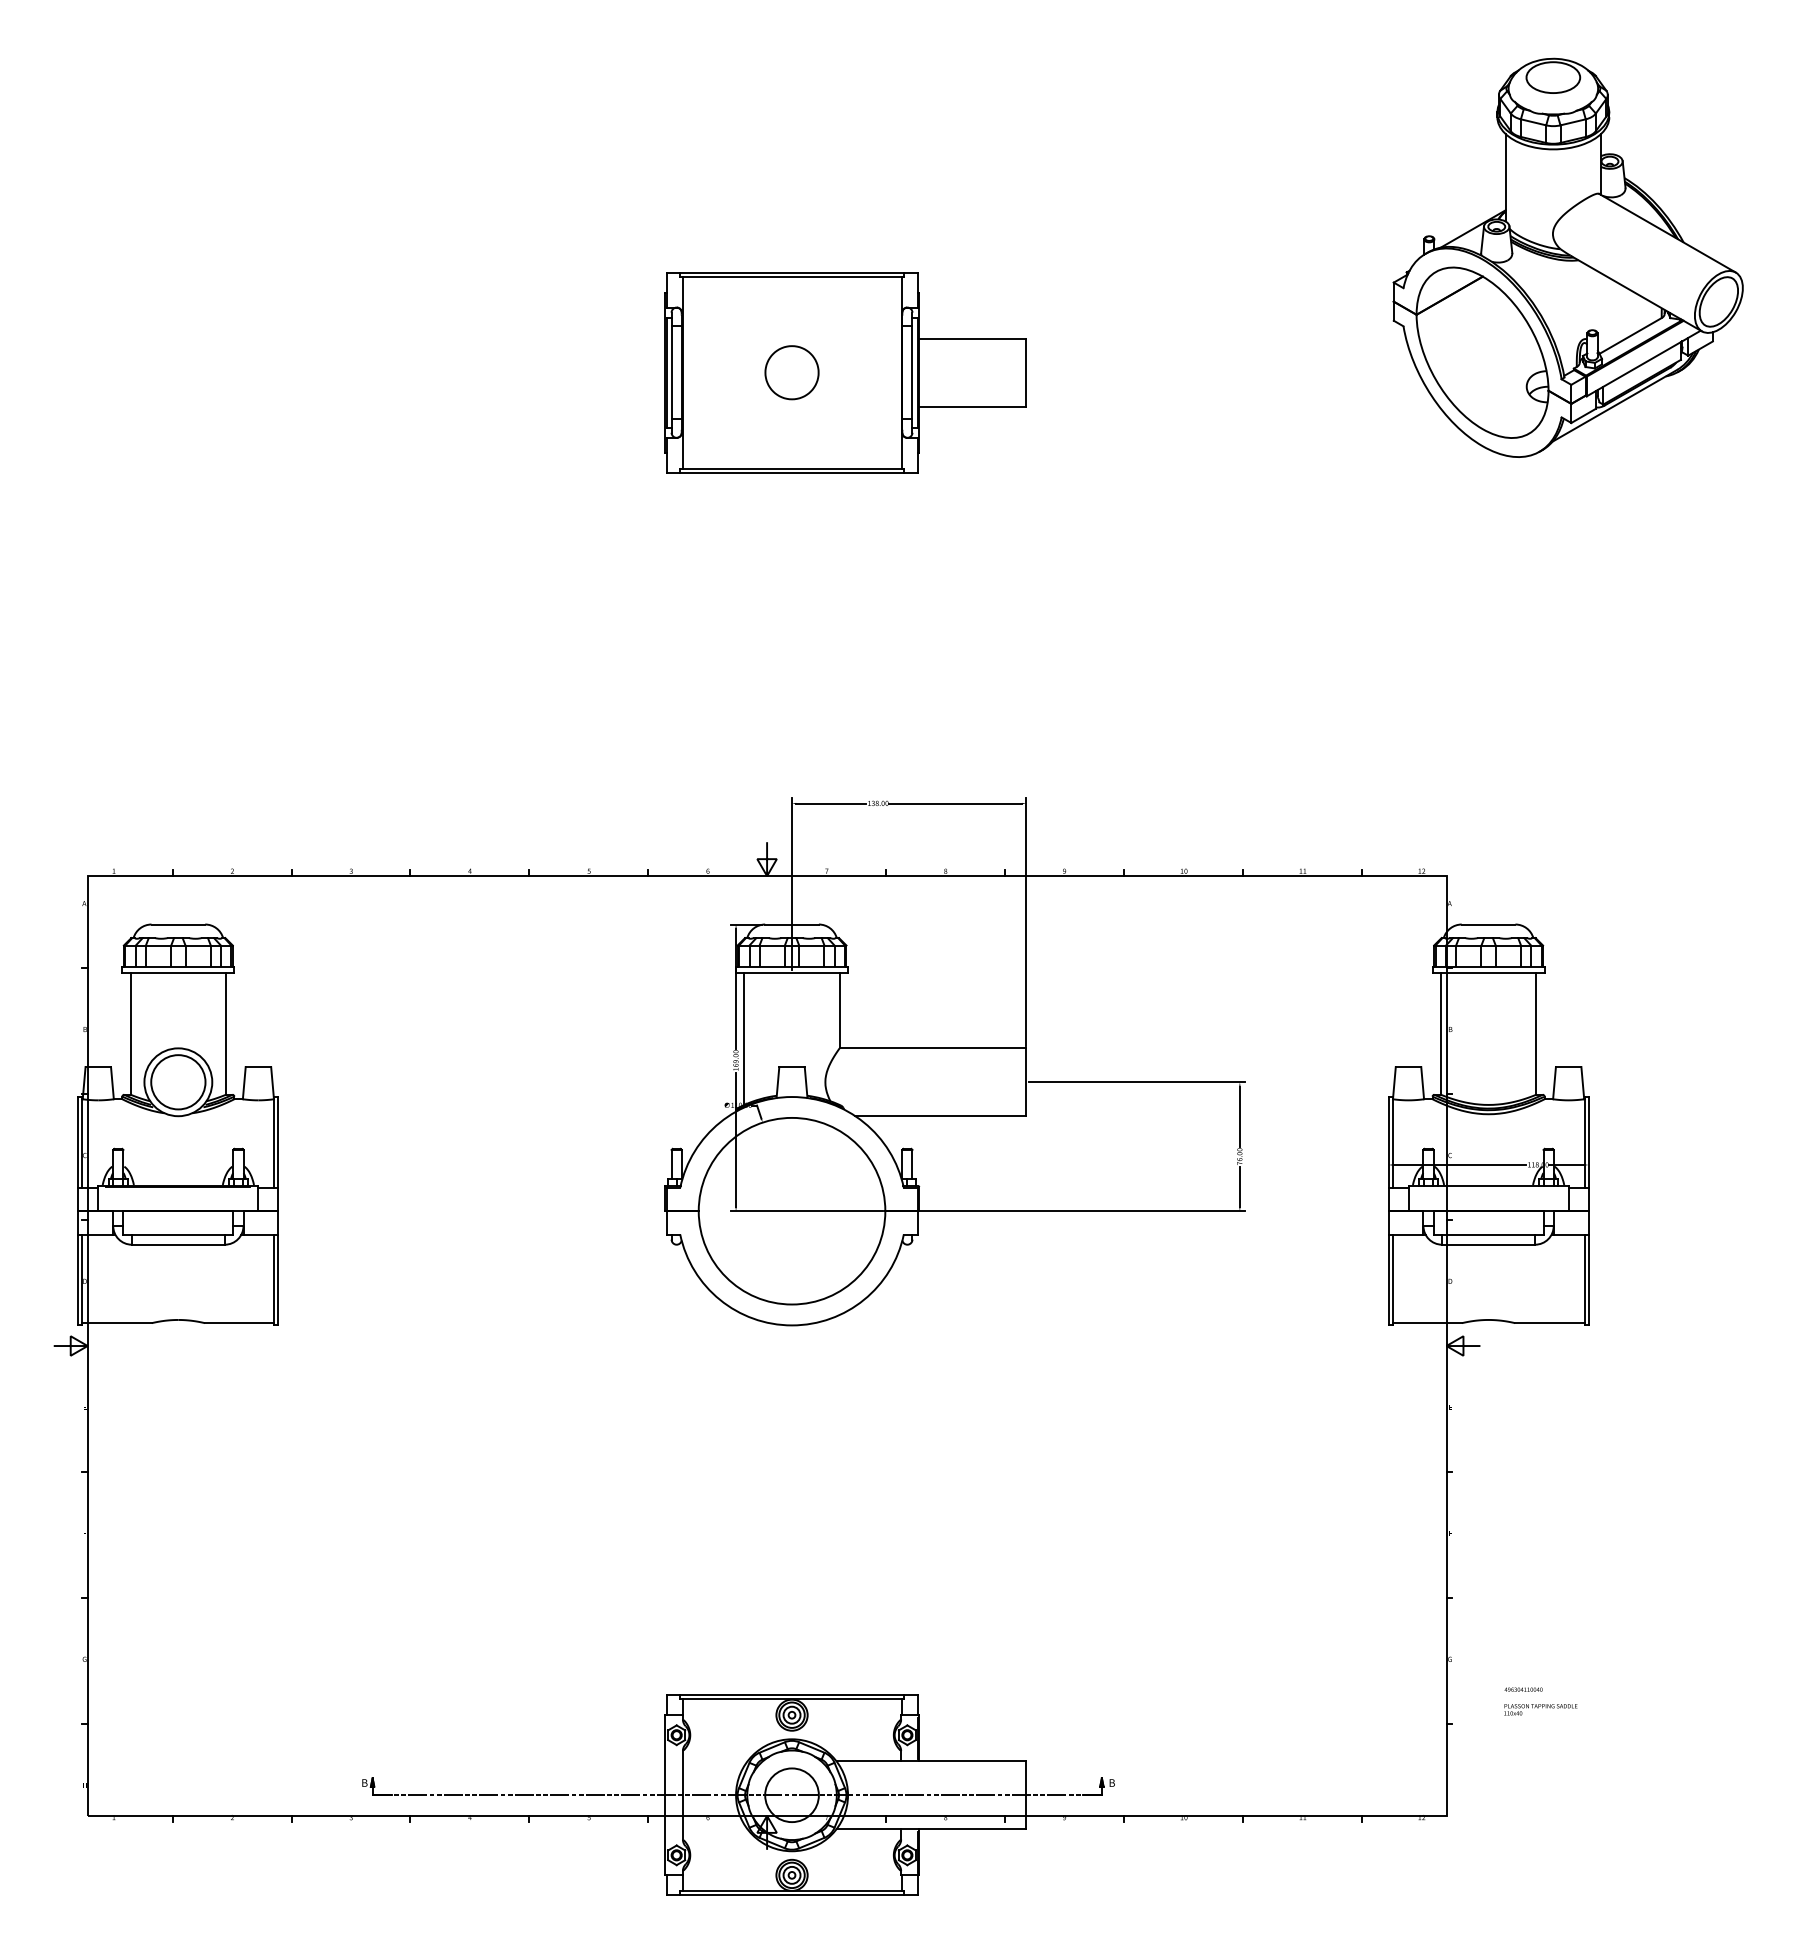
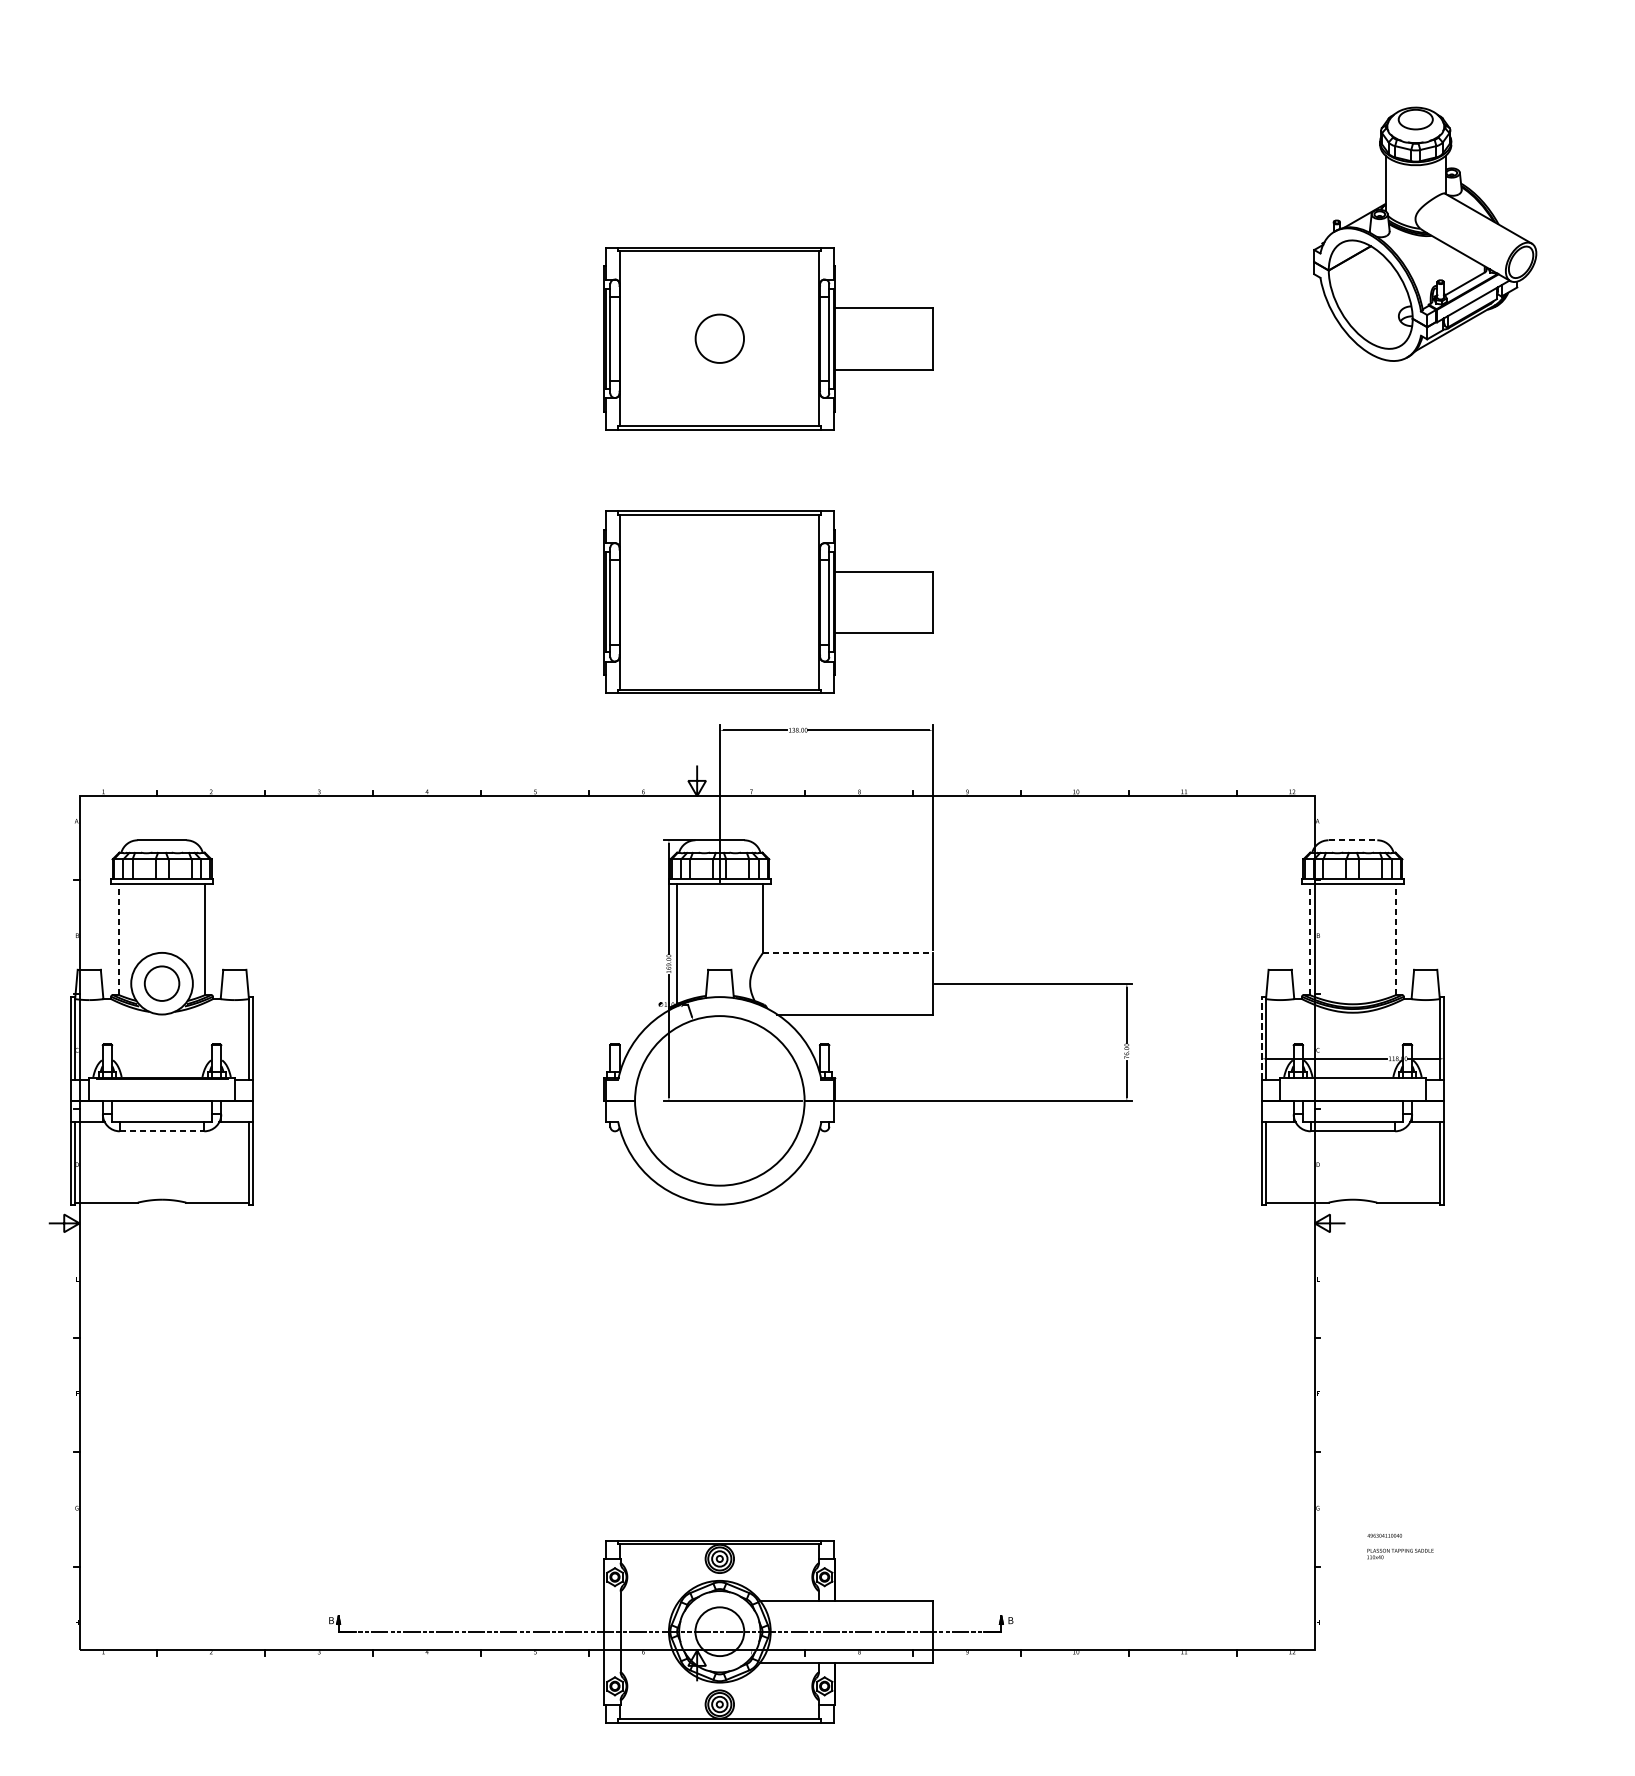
part: (1567, 257) -> (1424, 234), size x0.7
part: (845, 662) -> (768, 602), added
line: (1488, 924) -> (1352, 840), solid -> dashed
line: (130, 1033) -> (118, 939), solid -> dashed
line: (1441, 1033) -> (1310, 939), solid -> dashed
line: (1536, 1033) -> (1396, 939), solid -> dashed
line: (933, 1048) -> (848, 952), solid -> dashed
circle: (178, 1082) -> (162, 983), size x0.7
line: (1388, 1141) -> (1261, 1037), solid -> dashed
line: (178, 1244) -> (162, 1131), solid -> dashed

